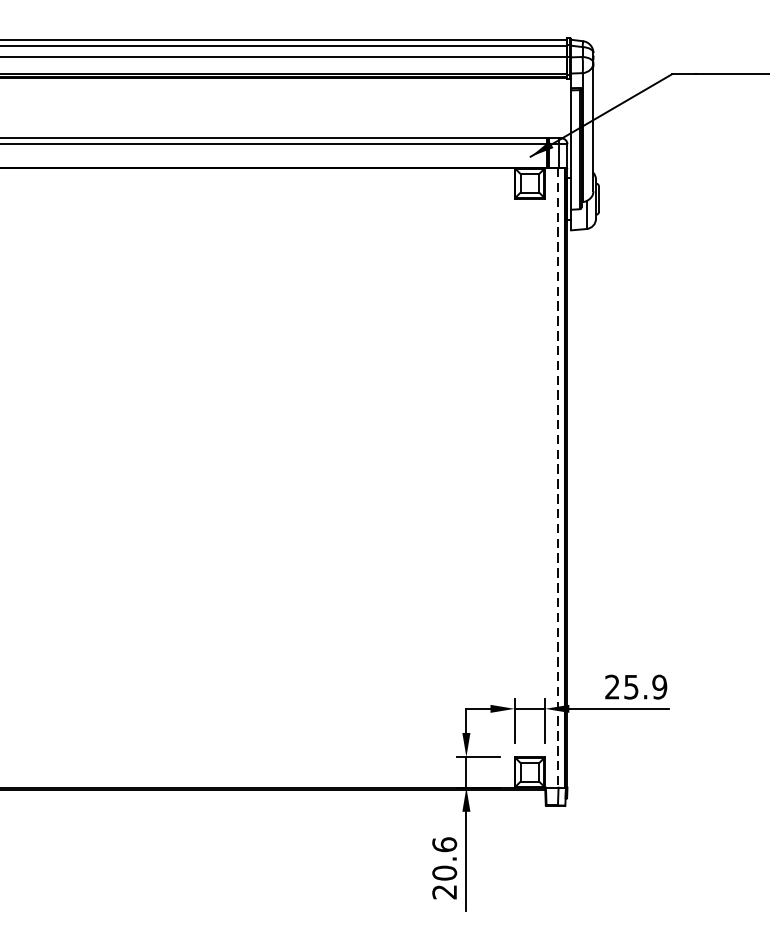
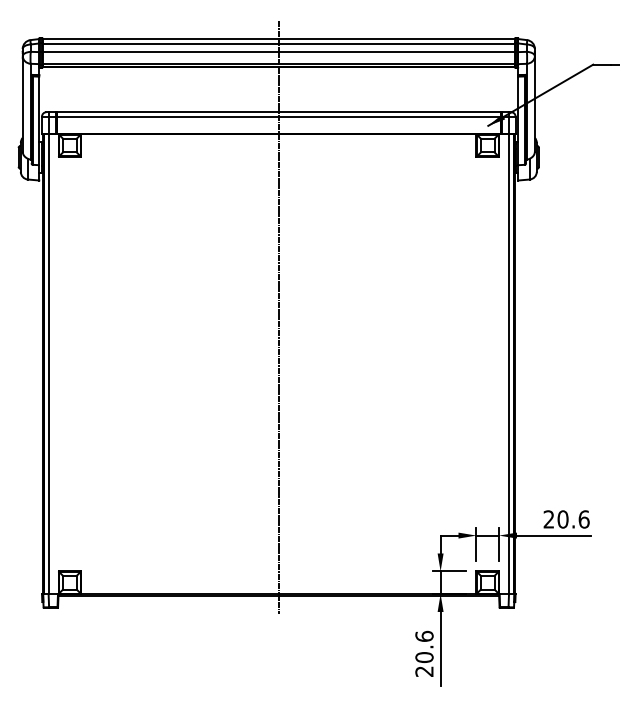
line: (247, 414) -> (278, 317), added
line: (557, 478) -> (508, 364), dashed -> solid
text: (645, 687) -> (573, 519), 25.9 -> 20.6

